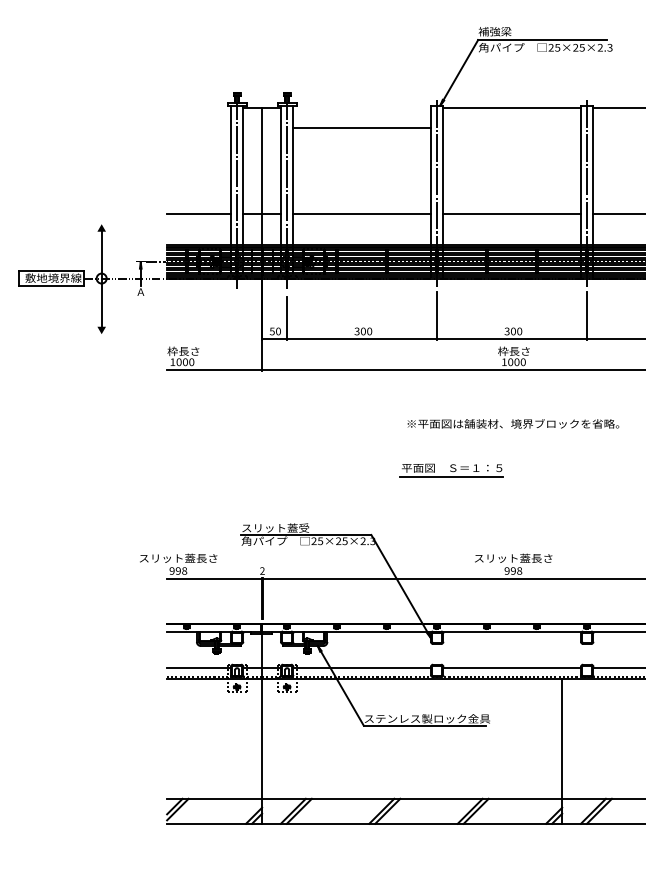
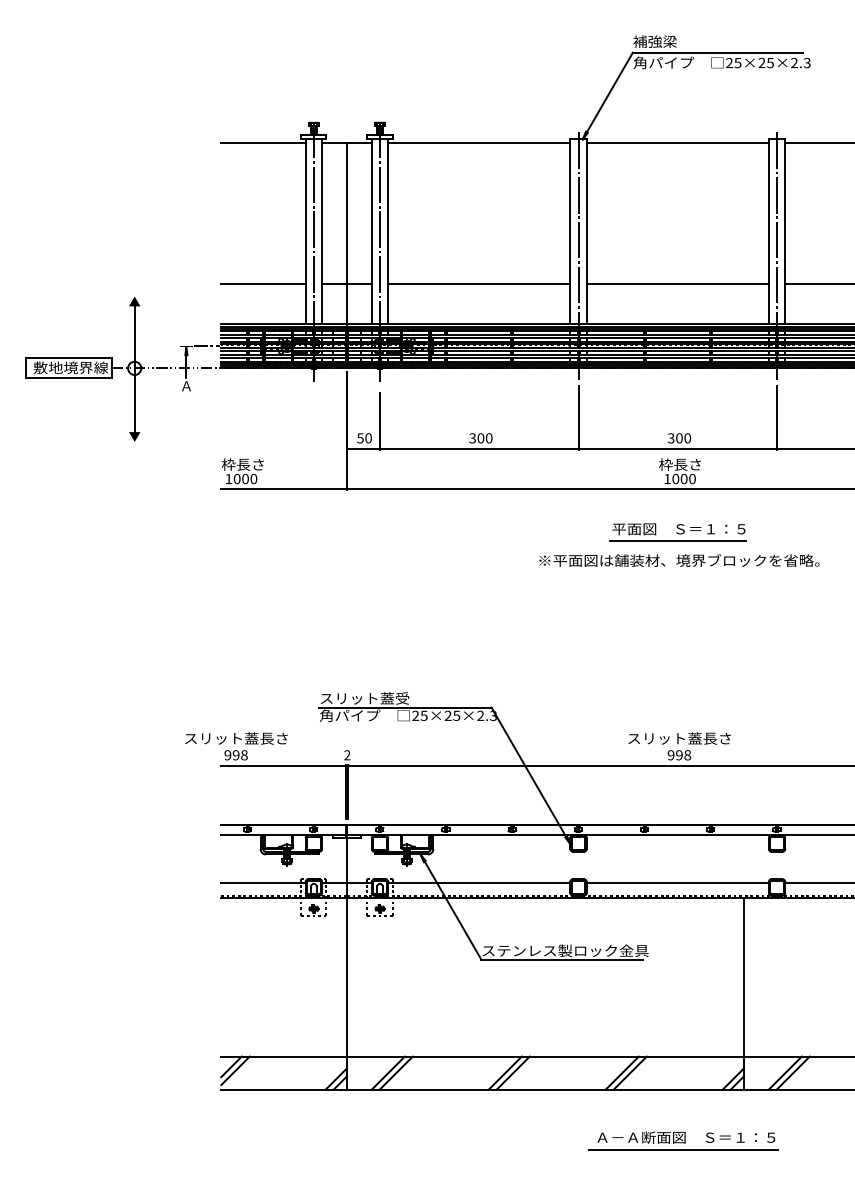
line: (198, 108) -> (262, 143), added
line: (361, 128) -> (478, 143), moved
part: (451, 470) -> (678, 532), moved
part: (516, 862) -> (683, 1140), added

